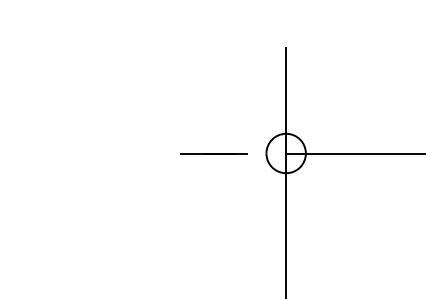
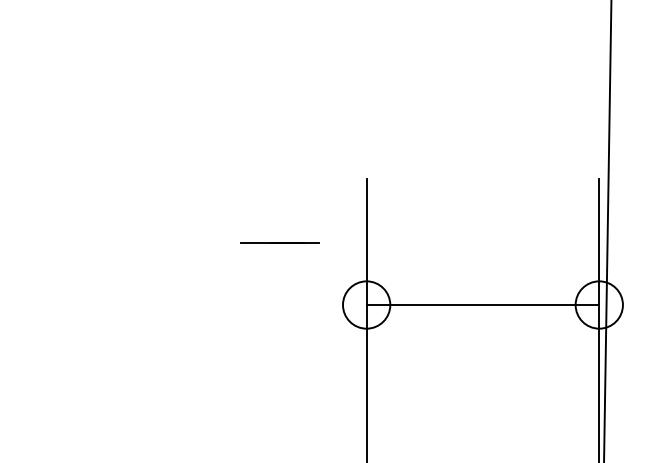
line: (213, 153) -> (279, 242), moved

